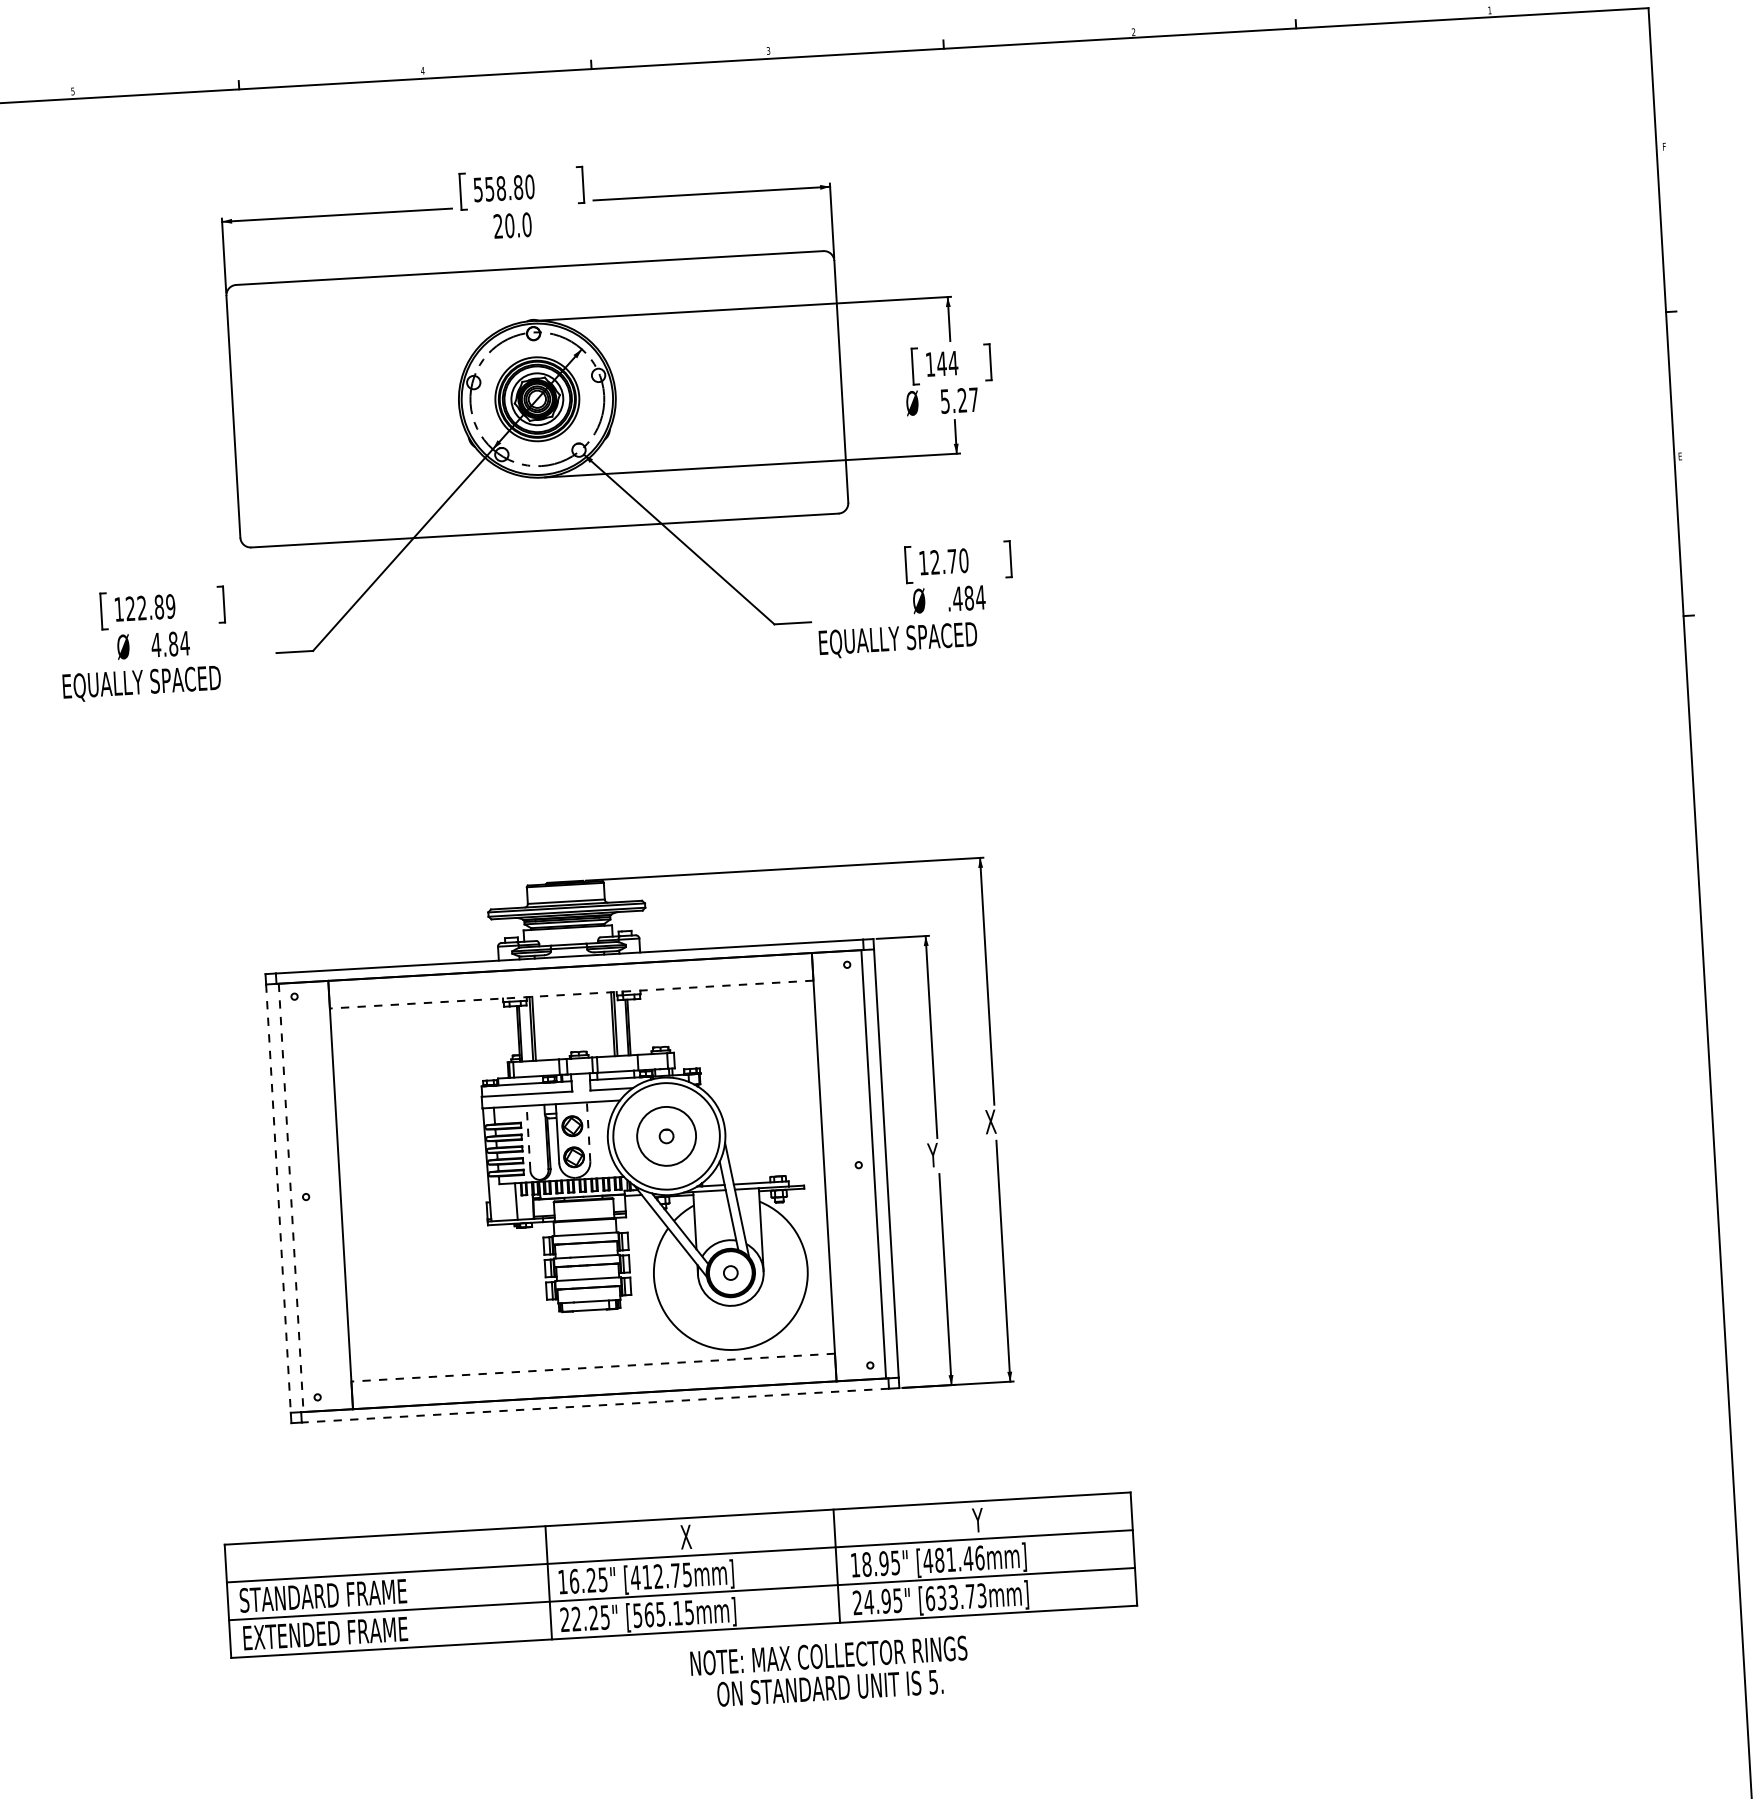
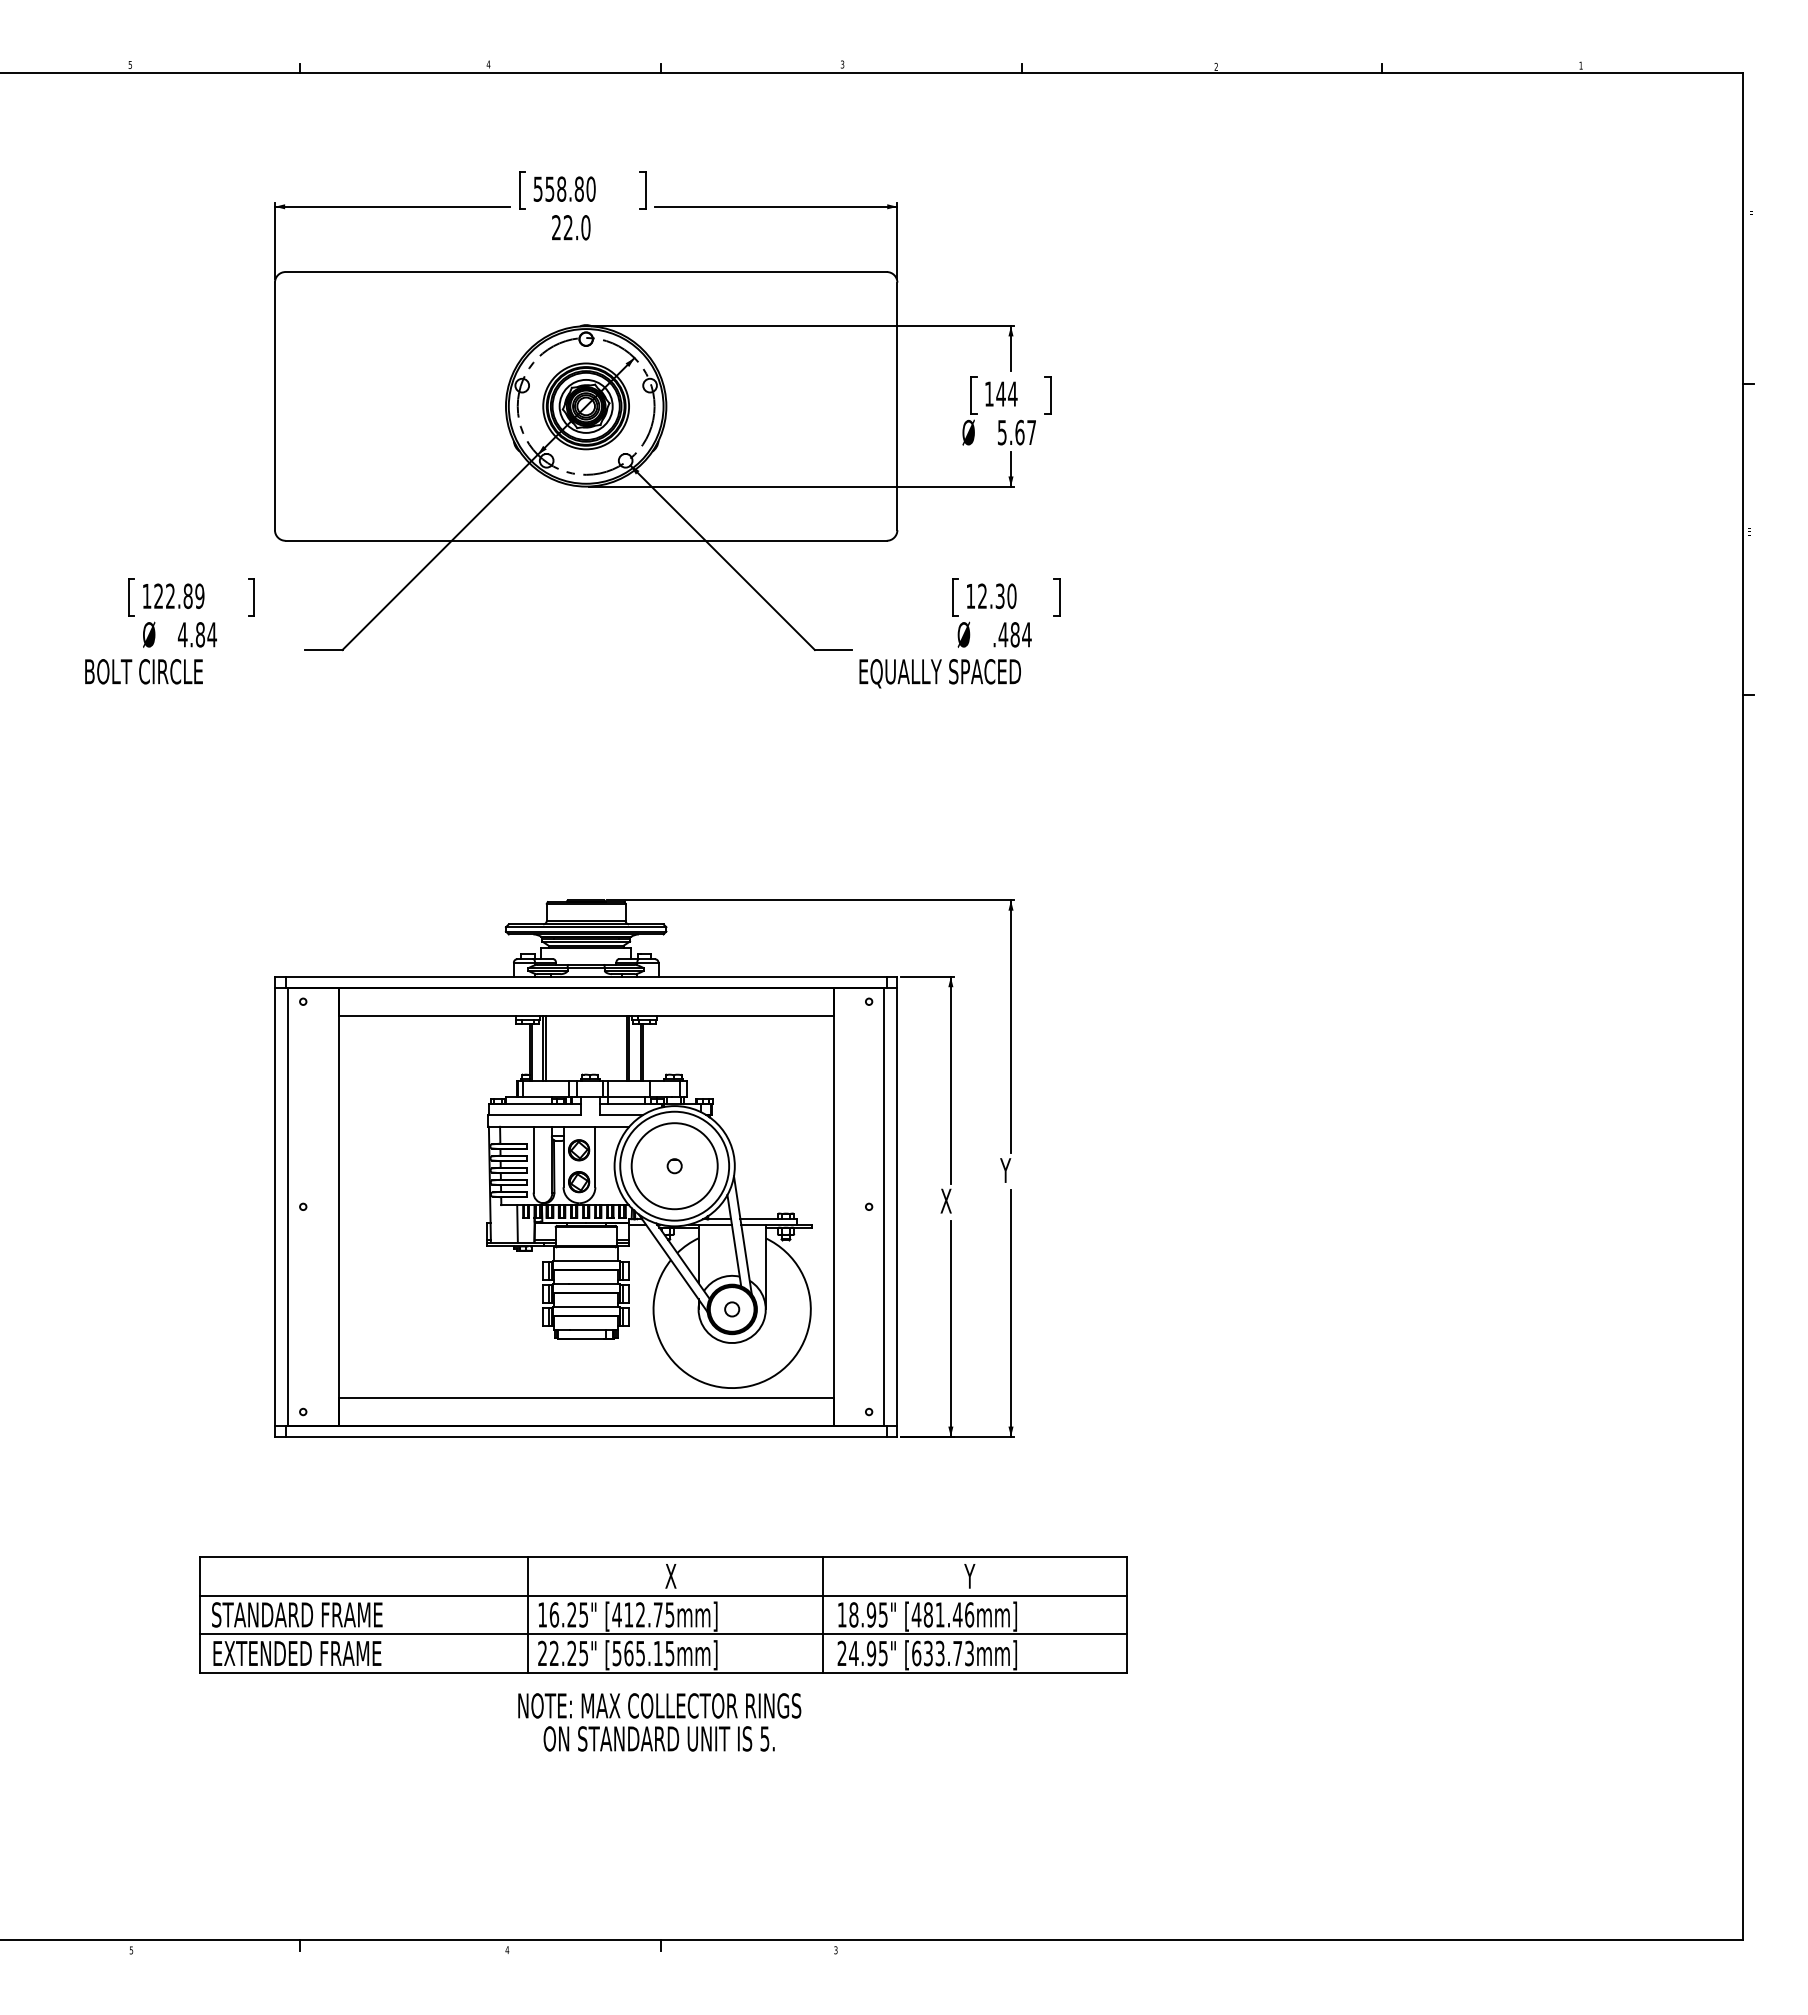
text: (509, 225) -> (567, 227), 20.0 -> 22.0
text: (962, 400) -> (1019, 432), 5.27 -> 5.67
text: (951, 561) -> (999, 596), 12.70 -> 12.30
text: (144, 683) -> (168, 673), EQUALLY SPACED -> BOLT CIRCLE
line: (571, 994) -> (586, 1015), dashed -> solid
text: (989, 1121) -> (1005, 1170), X -> Y
line: (588, 1131) -> (595, 1156), dashed -> solid
circle: (666, 1136) -> (674, 1166), size x1.43
line: (528, 1137) -> (533, 1159), dashed -> solid
text: (933, 1154) -> (945, 1200), Y -> X
line: (290, 1198) -> (287, 1207), dashed -> solid
line: (278, 1199) -> (274, 1207), dashed -> solid
line: (593, 1367) -> (586, 1397), dashed -> solid
line: (595, 1405) -> (586, 1436), dashed -> solid
text: (829, 1672) -> (659, 1722), moved

